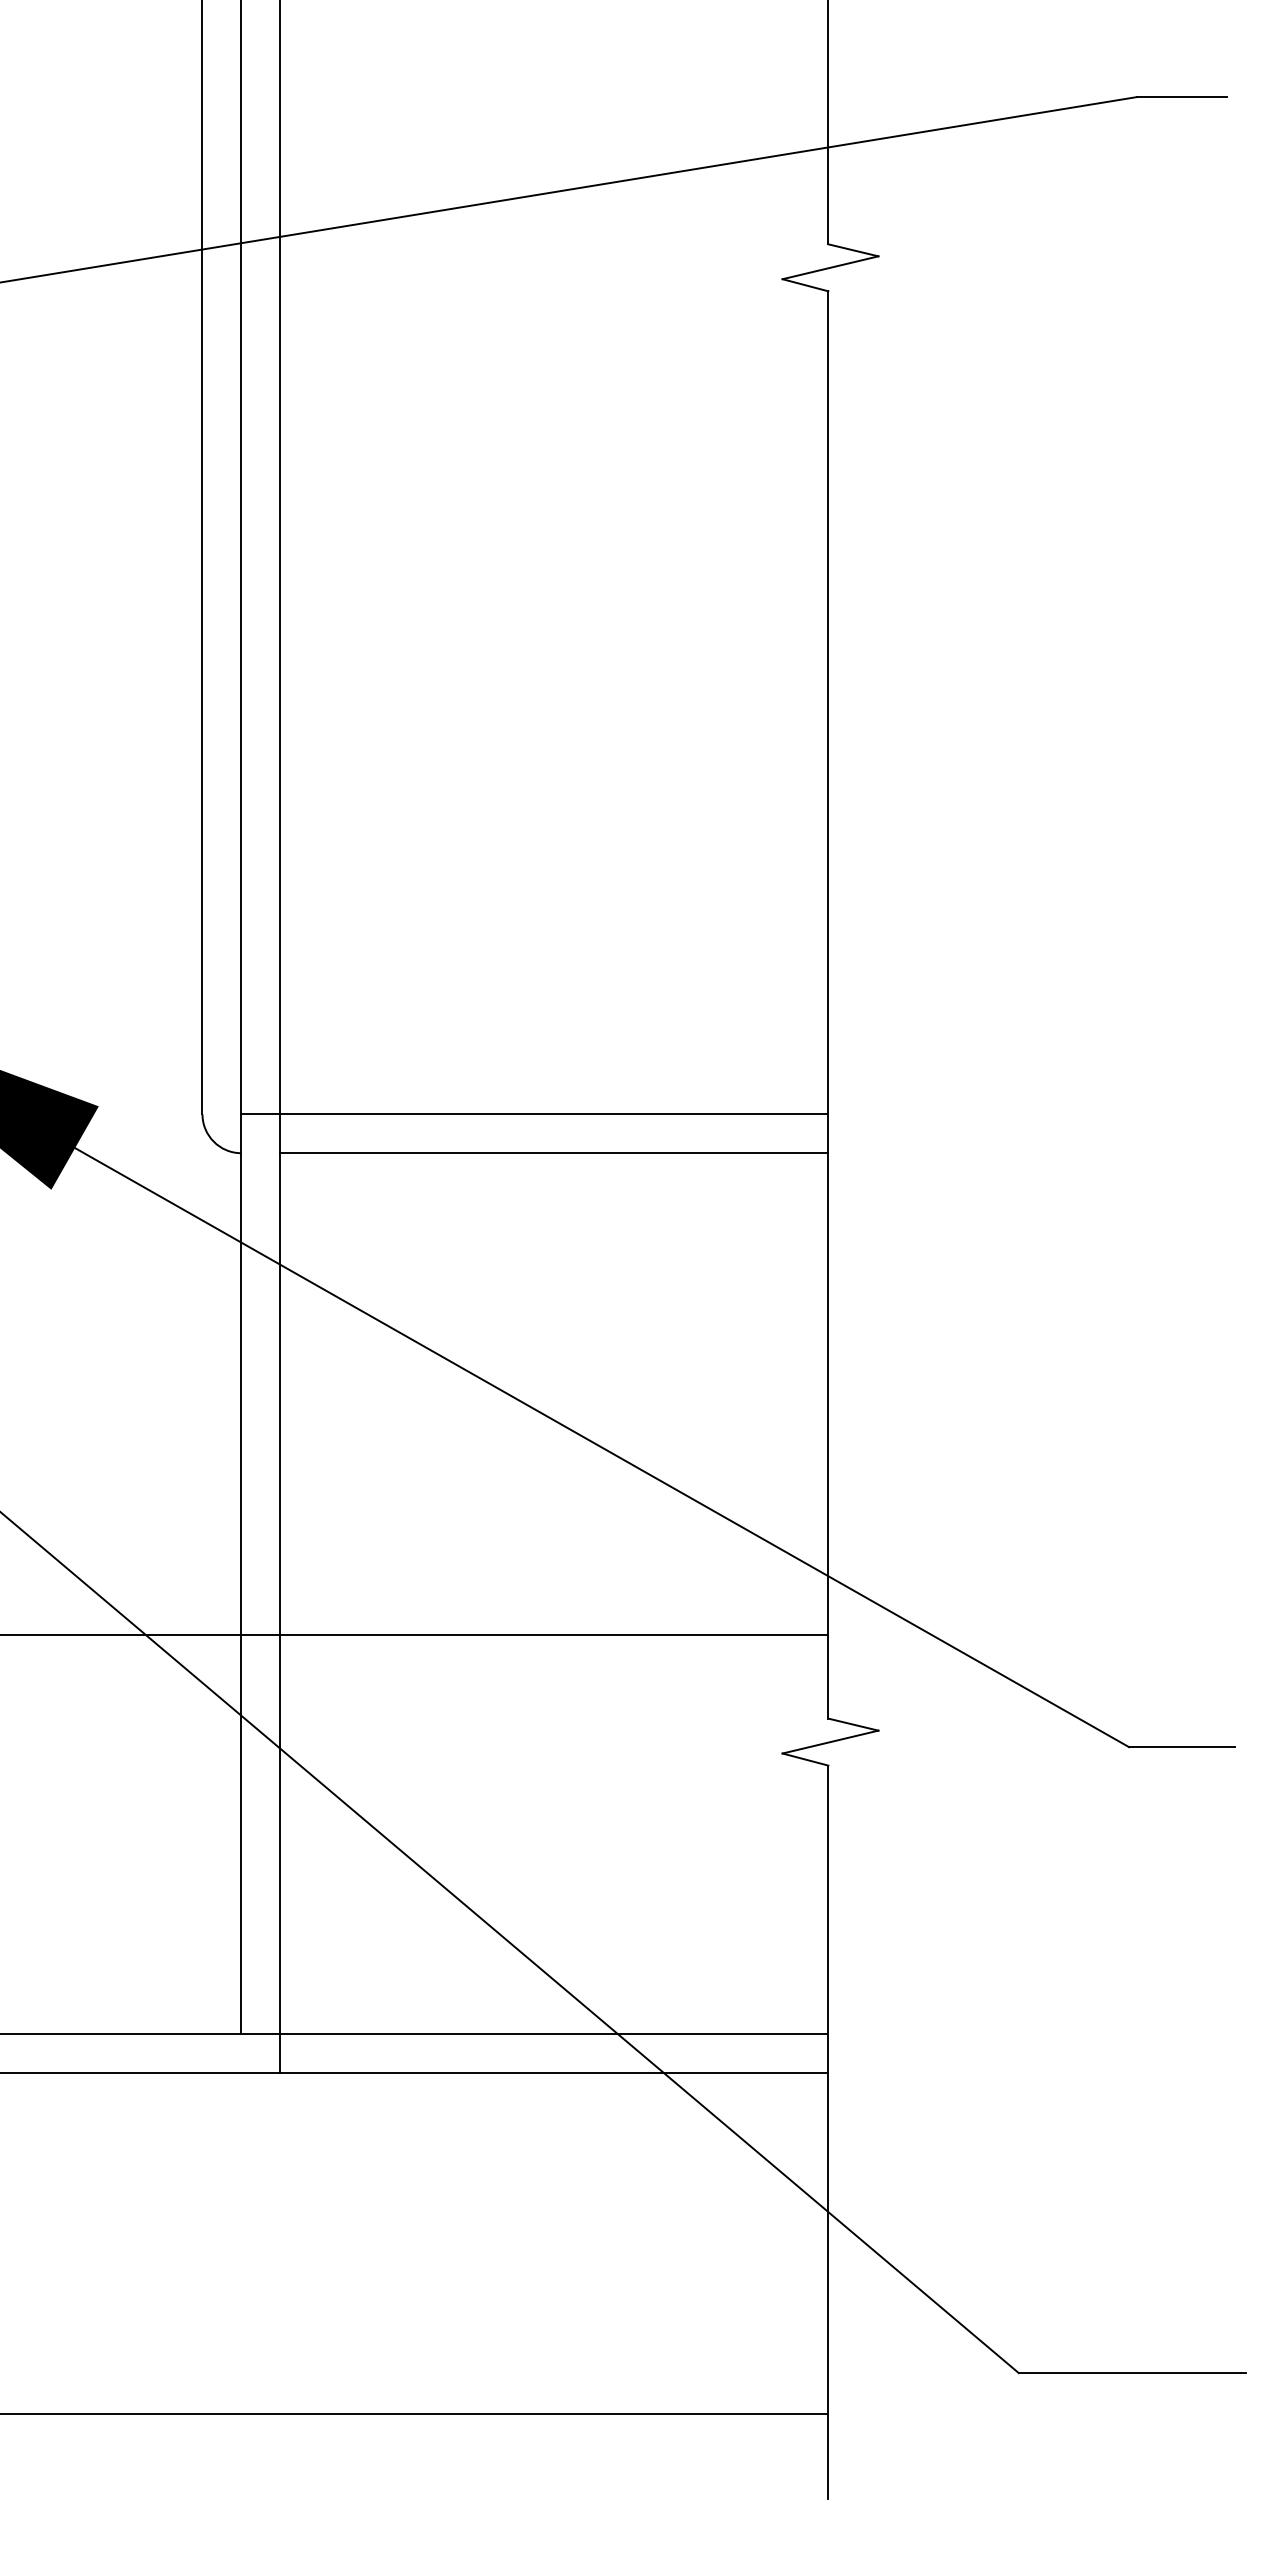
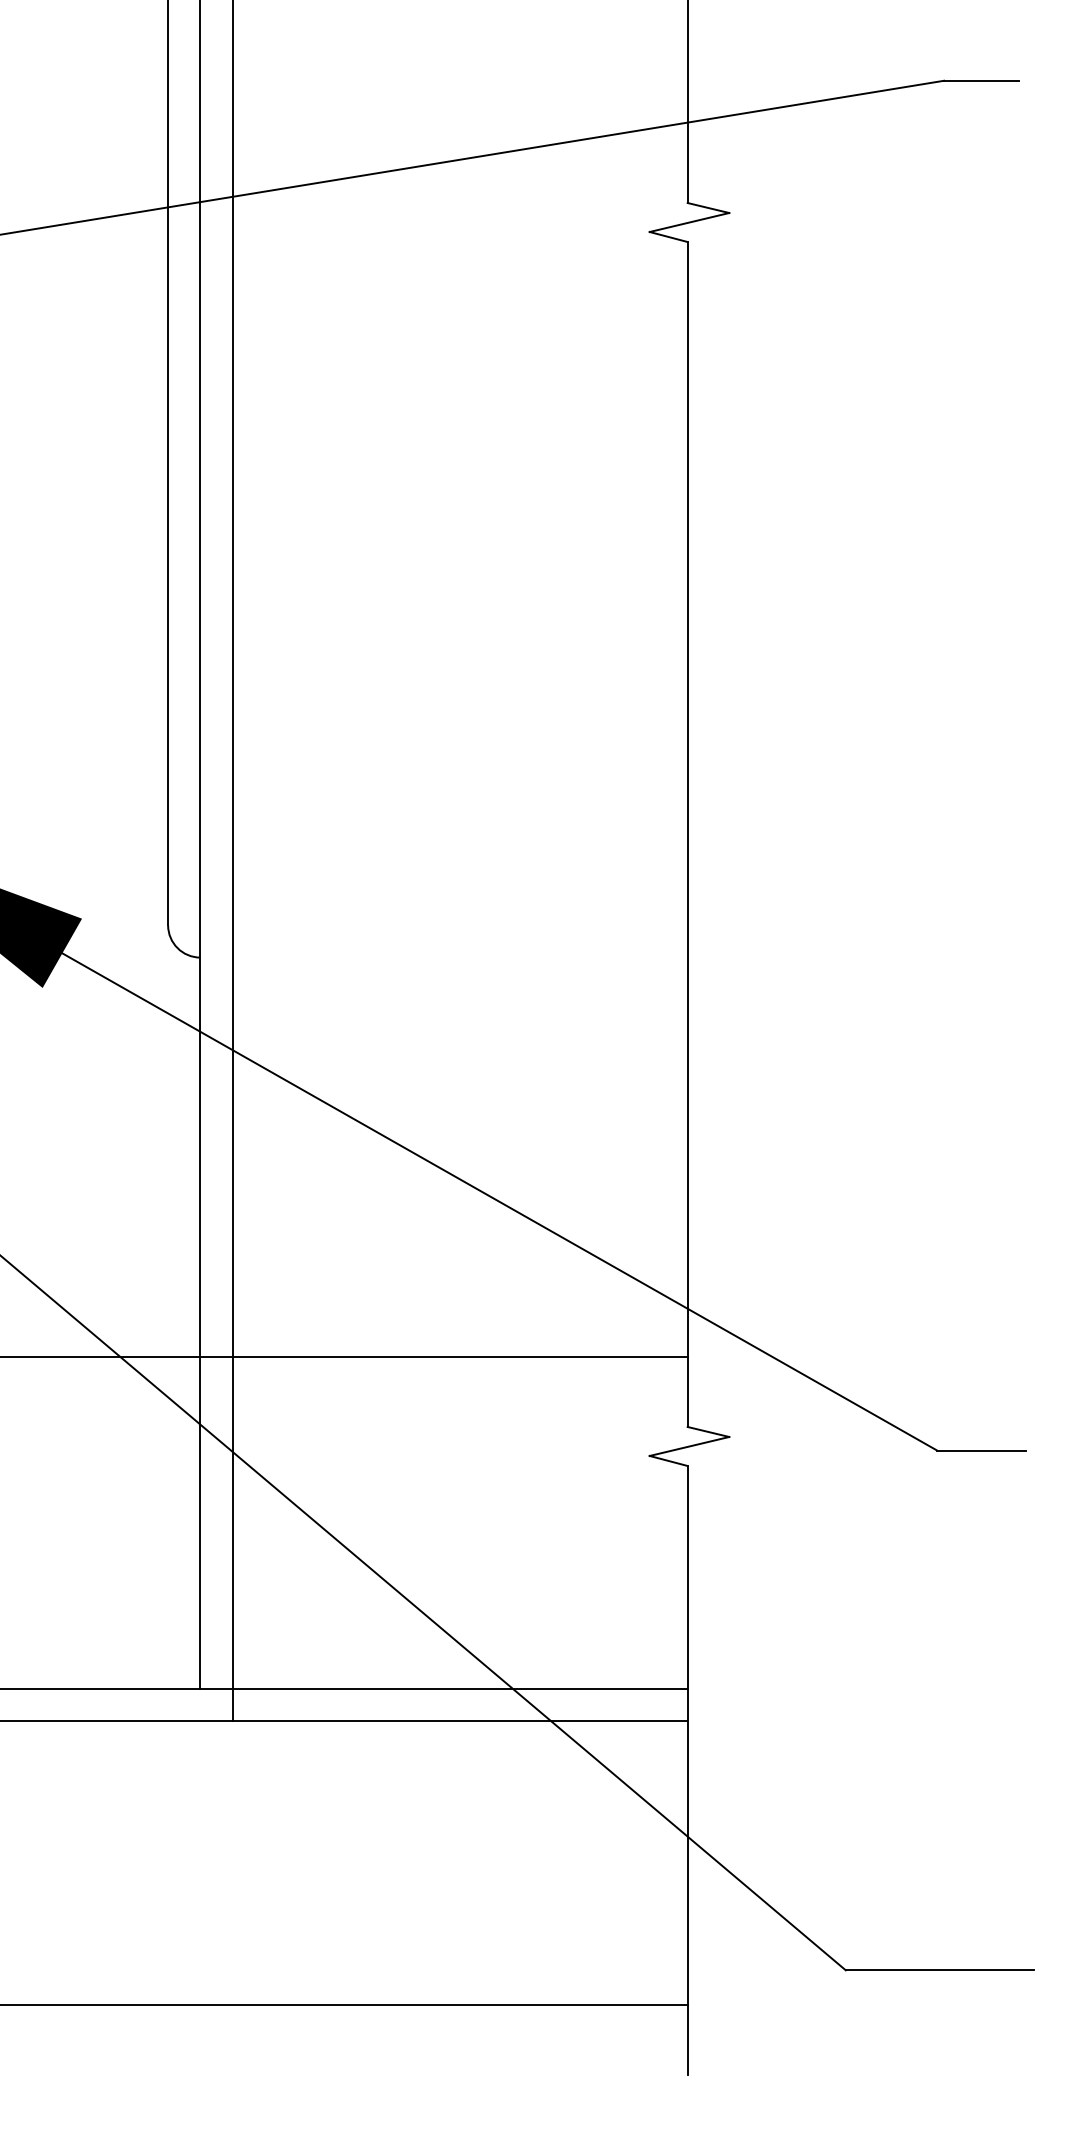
line: (534, 1114) -> (443, 925), removed
line: (554, 1153) -> (460, 957), removed

